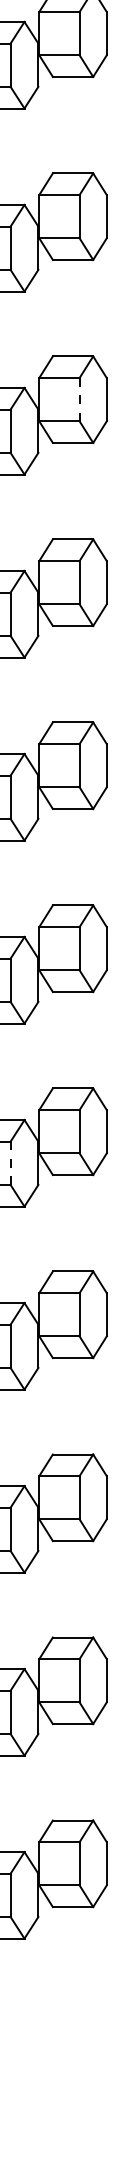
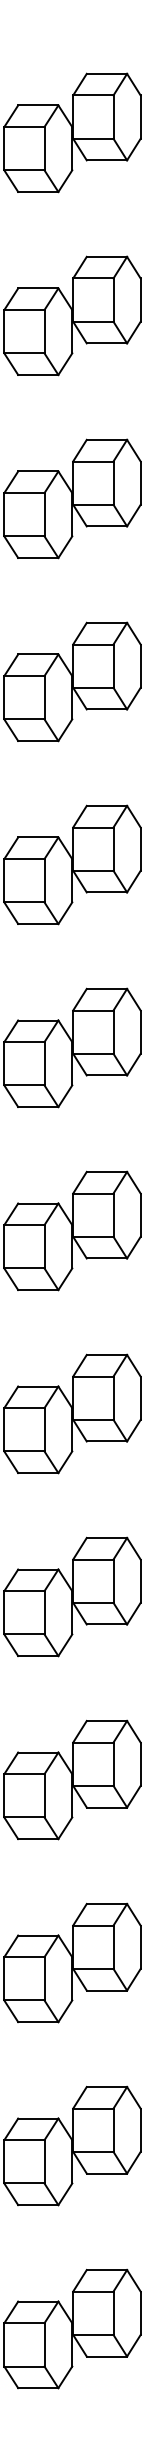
line: (79, 400) -> (113, 849), dashed -> solid
line: (10, 1163) -> (44, 1612), dashed -> solid

